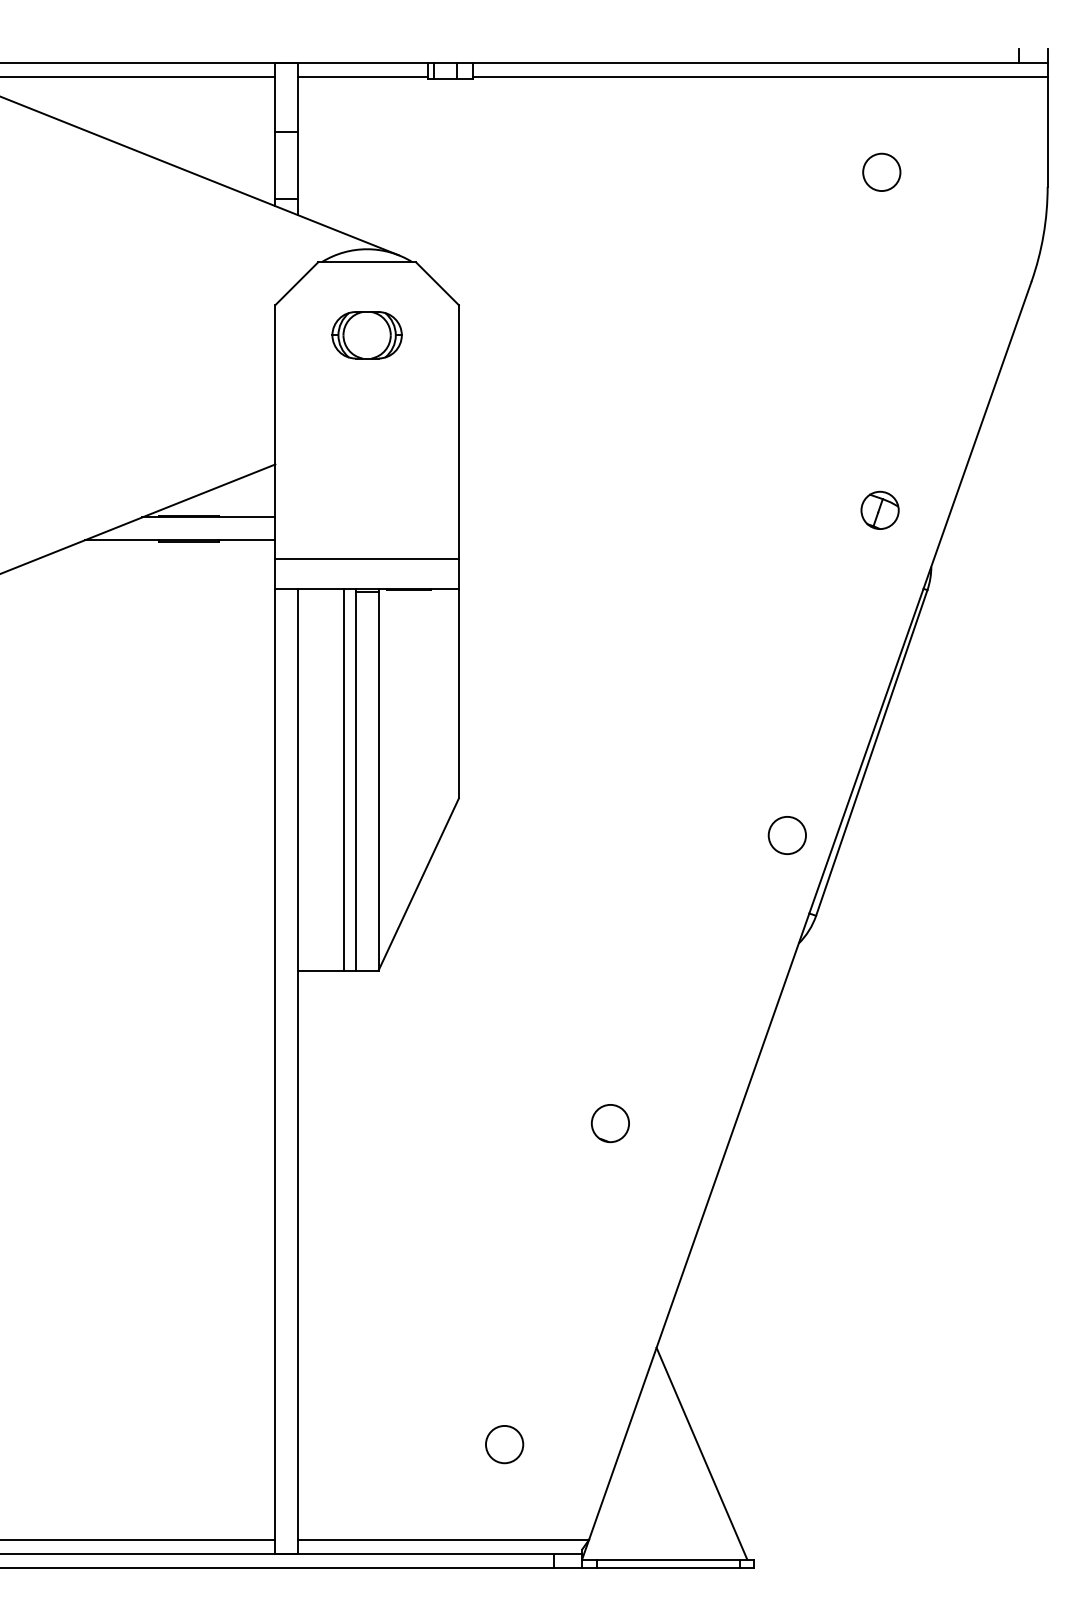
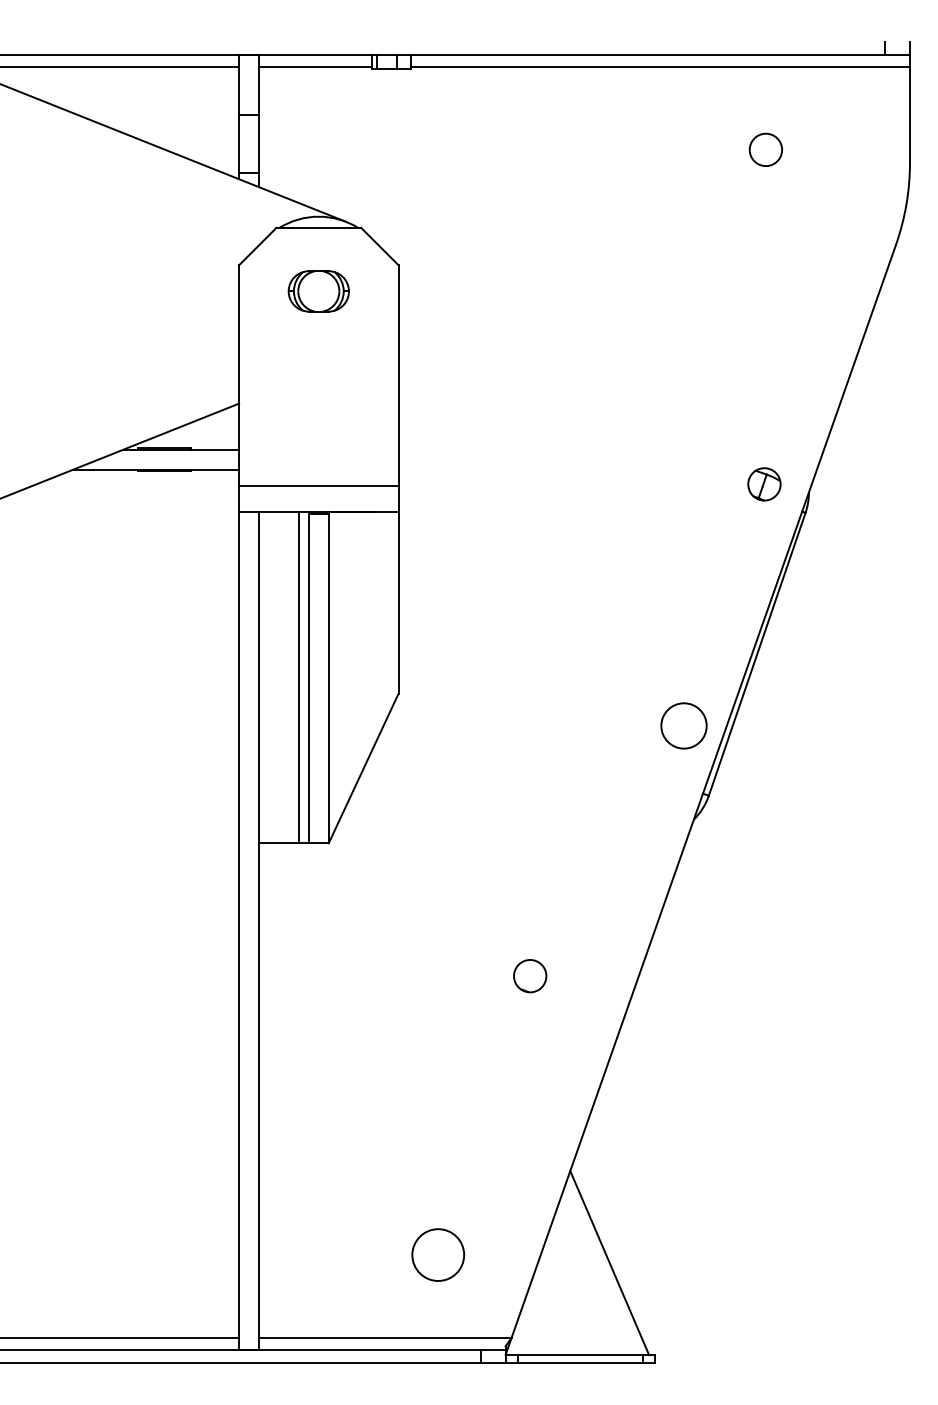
part: (879, 509) -> (763, 483), moved
circle: (786, 835) -> (683, 725), size x1.4
circle: (504, 1444) -> (438, 1254), size x1.6

